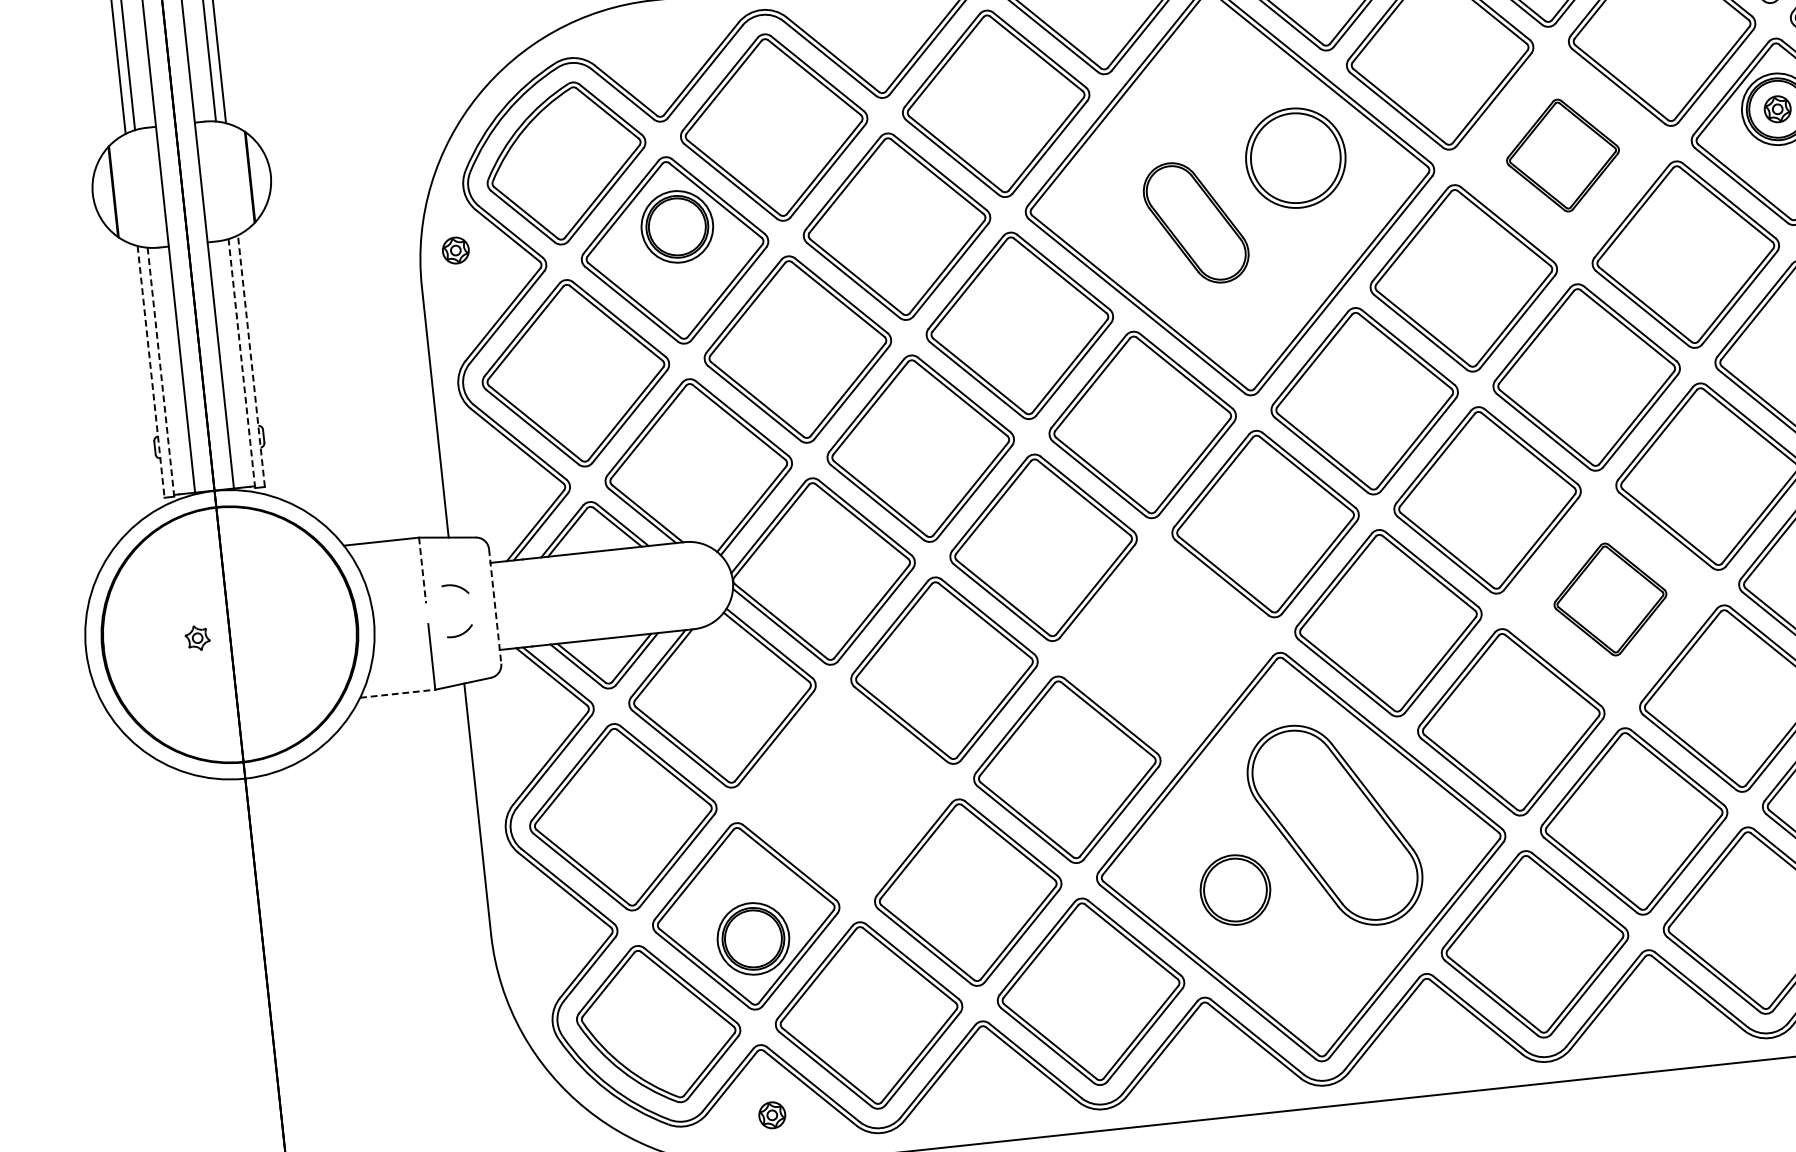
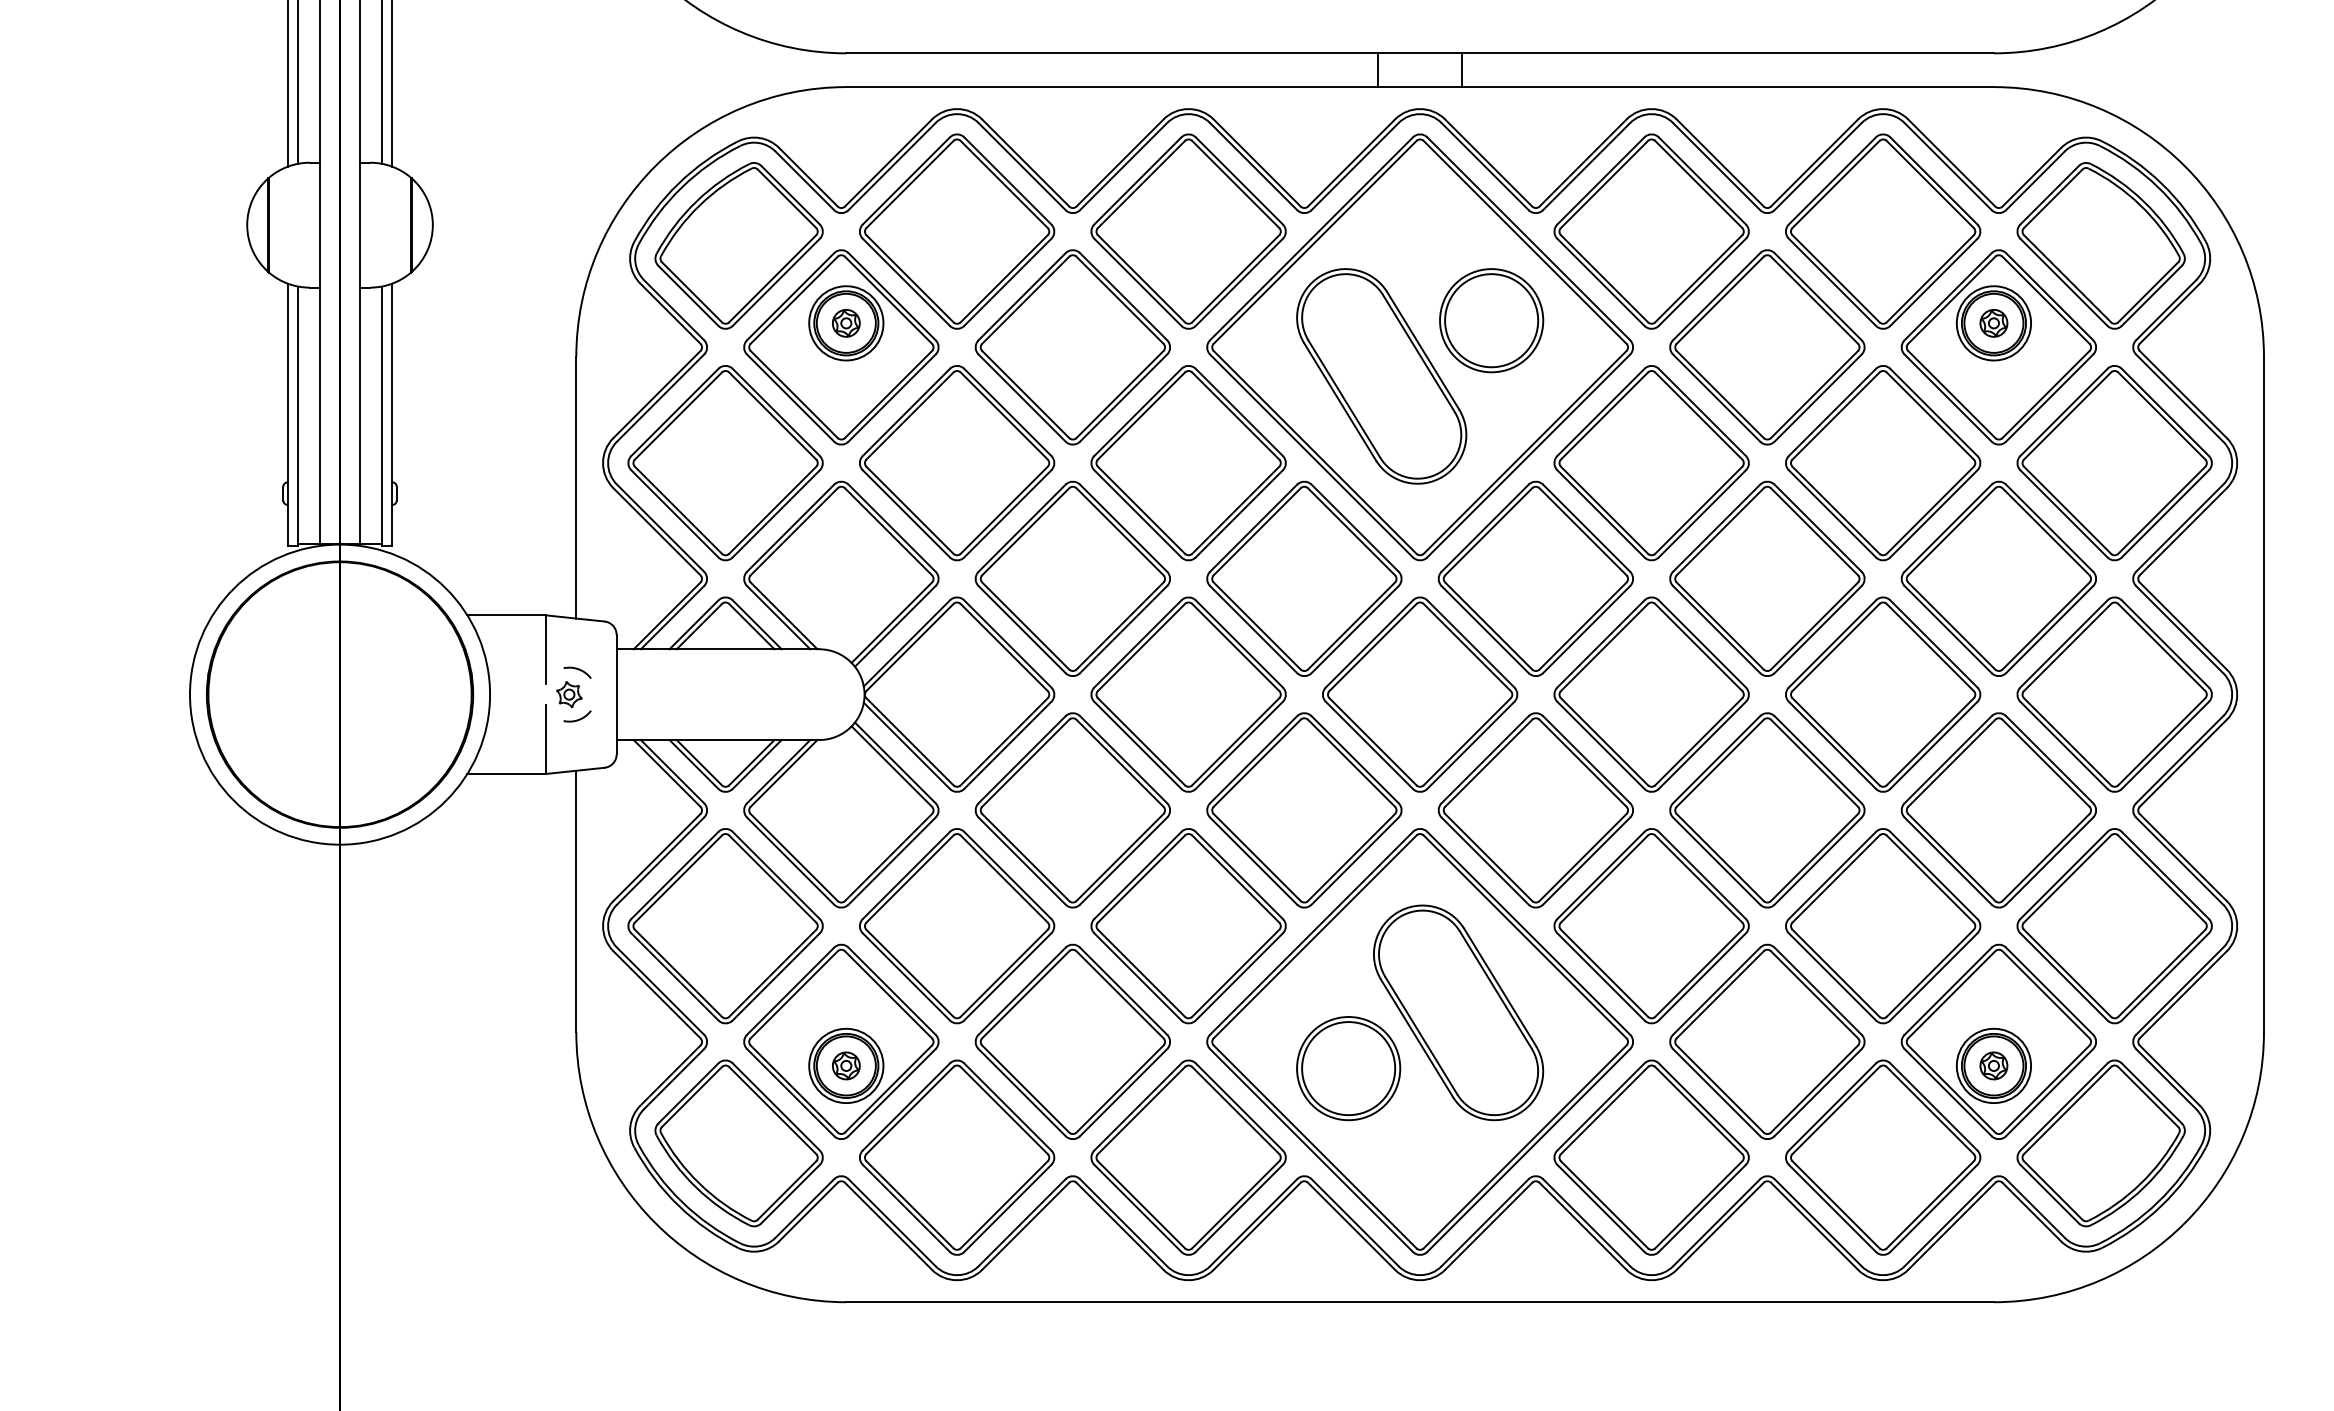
part: (1563, 155) -> (1767, 347), size x1.67
part: (1195, 223) -> (1381, 376), size x1.67
part: (456, 250) -> (846, 323), moved
line: (251, 360) -> (392, 414), dashed -> solid
line: (242, 363) -> (382, 416), dashed -> solid
line: (150, 372) -> (287, 415), dashed -> solid
line: (160, 372) -> (297, 416), dashed -> solid
line: (422, 571) -> (545, 650), dashed -> solid
part: (1610, 599) -> (1767, 810), size x1.67
line: (495, 606) -> (616, 694), dashed -> solid
part: (197, 638) -> (569, 694), moved
part: (1166, 647) -> (1304, 810), added
line: (398, 693) -> (507, 773), dashed -> solid
part: (845, 793) -> (957, 926), added
part: (1235, 889) -> (1348, 1068), size x1.43
part: (772, 1114) -> (846, 1065), moved

